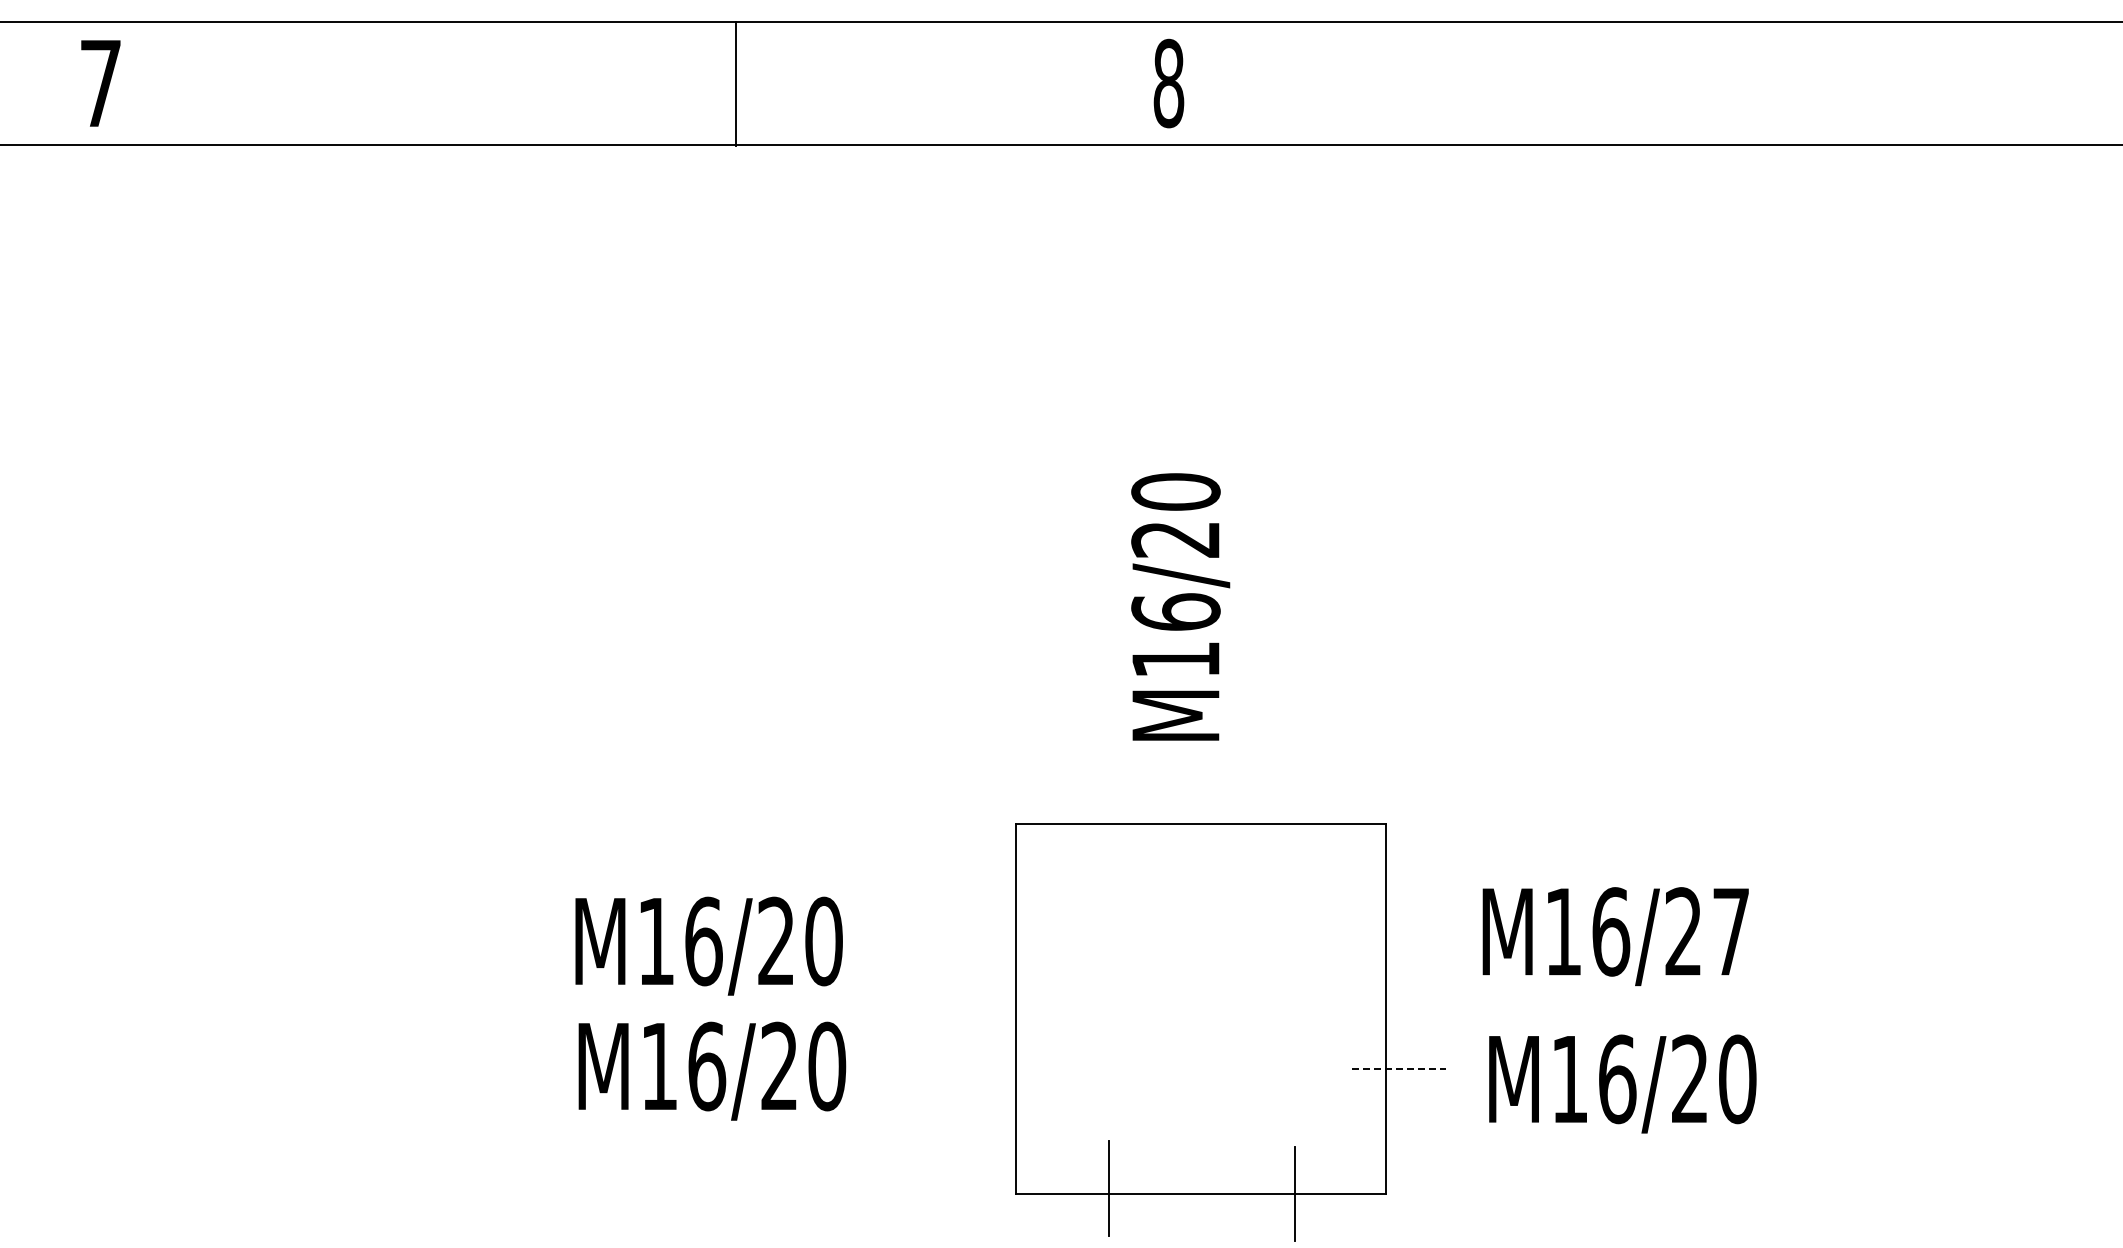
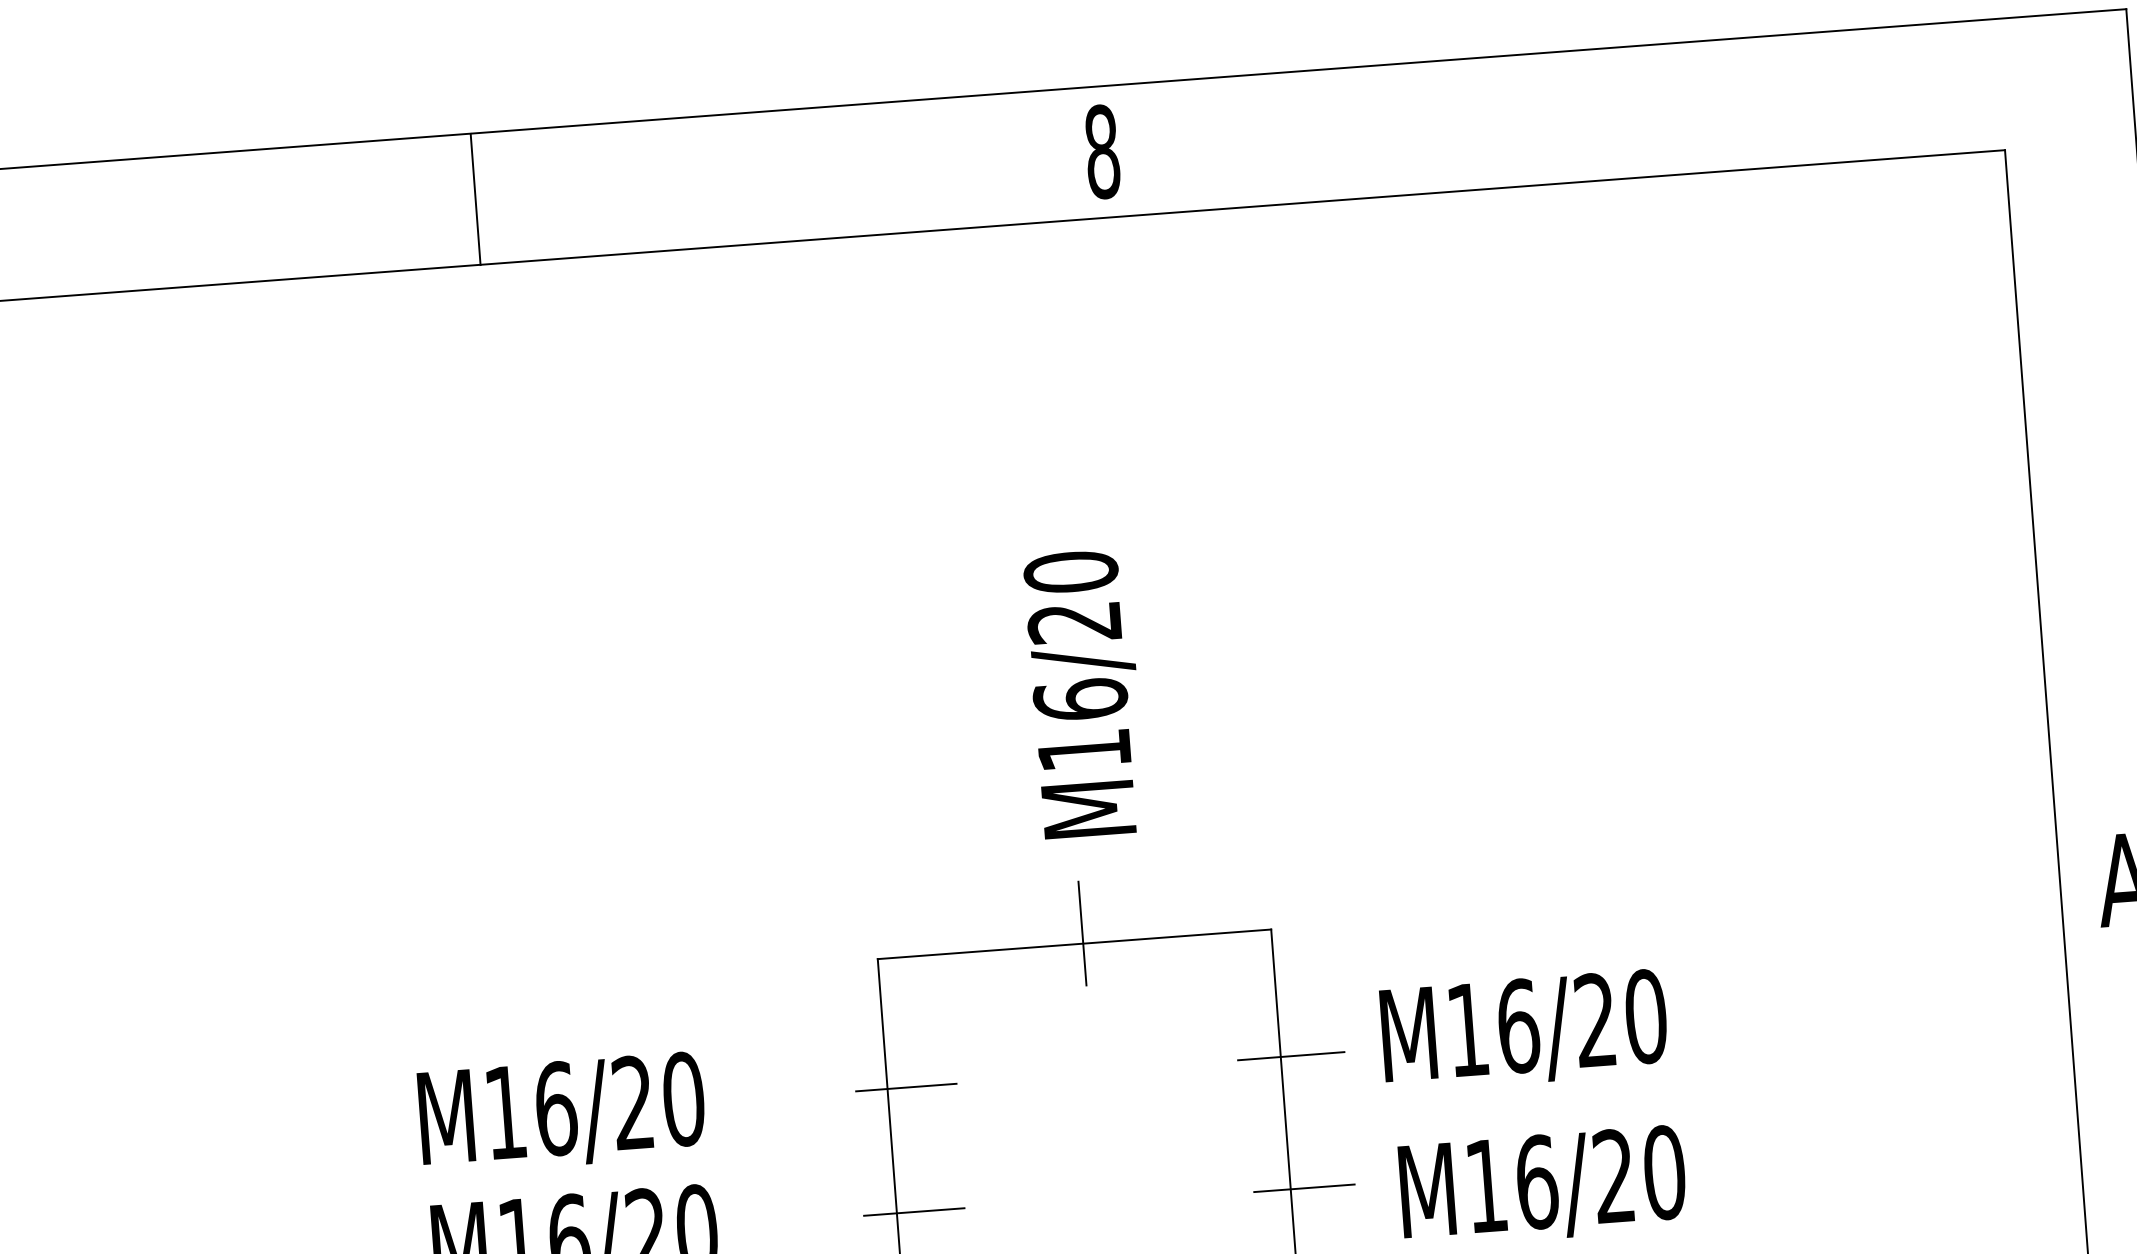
line: (736, 83) -> (475, 199), moved
text: (1168, 83) -> (1101, 151), moved
text: (1180, 606) -> (1085, 693), moved
line: (1209, 814) -> (1082, 933), added
text: (1731, 931) -> (1646, 1016), M16/27 -> M16/20
line: (1396, 943) -> (1291, 1055), added
line: (1033, 946) -> (906, 1087), added
line: (1031, 1063) -> (913, 1212), added
line: (1399, 1068) -> (1304, 1188), dashed -> solid

